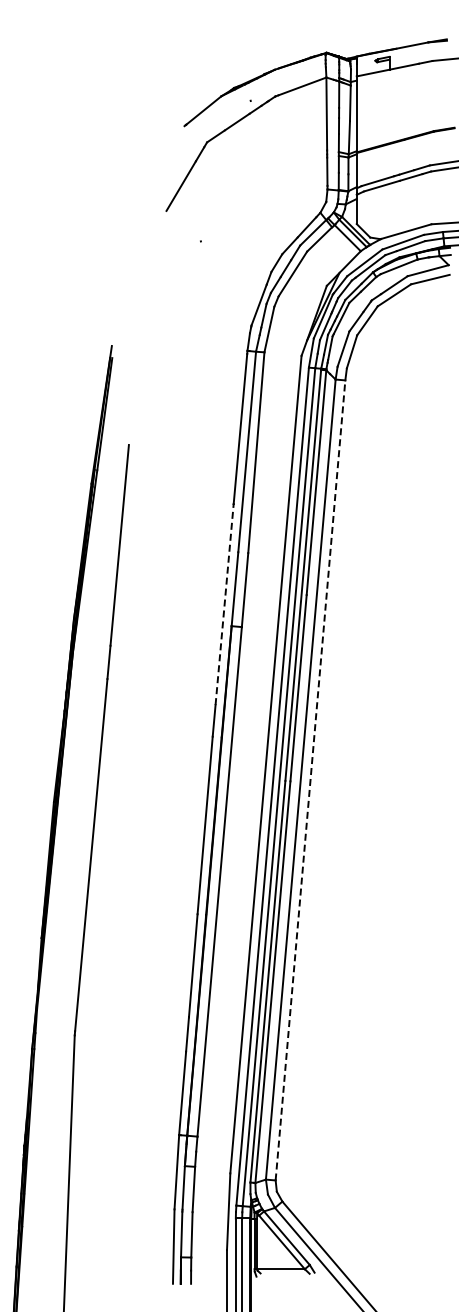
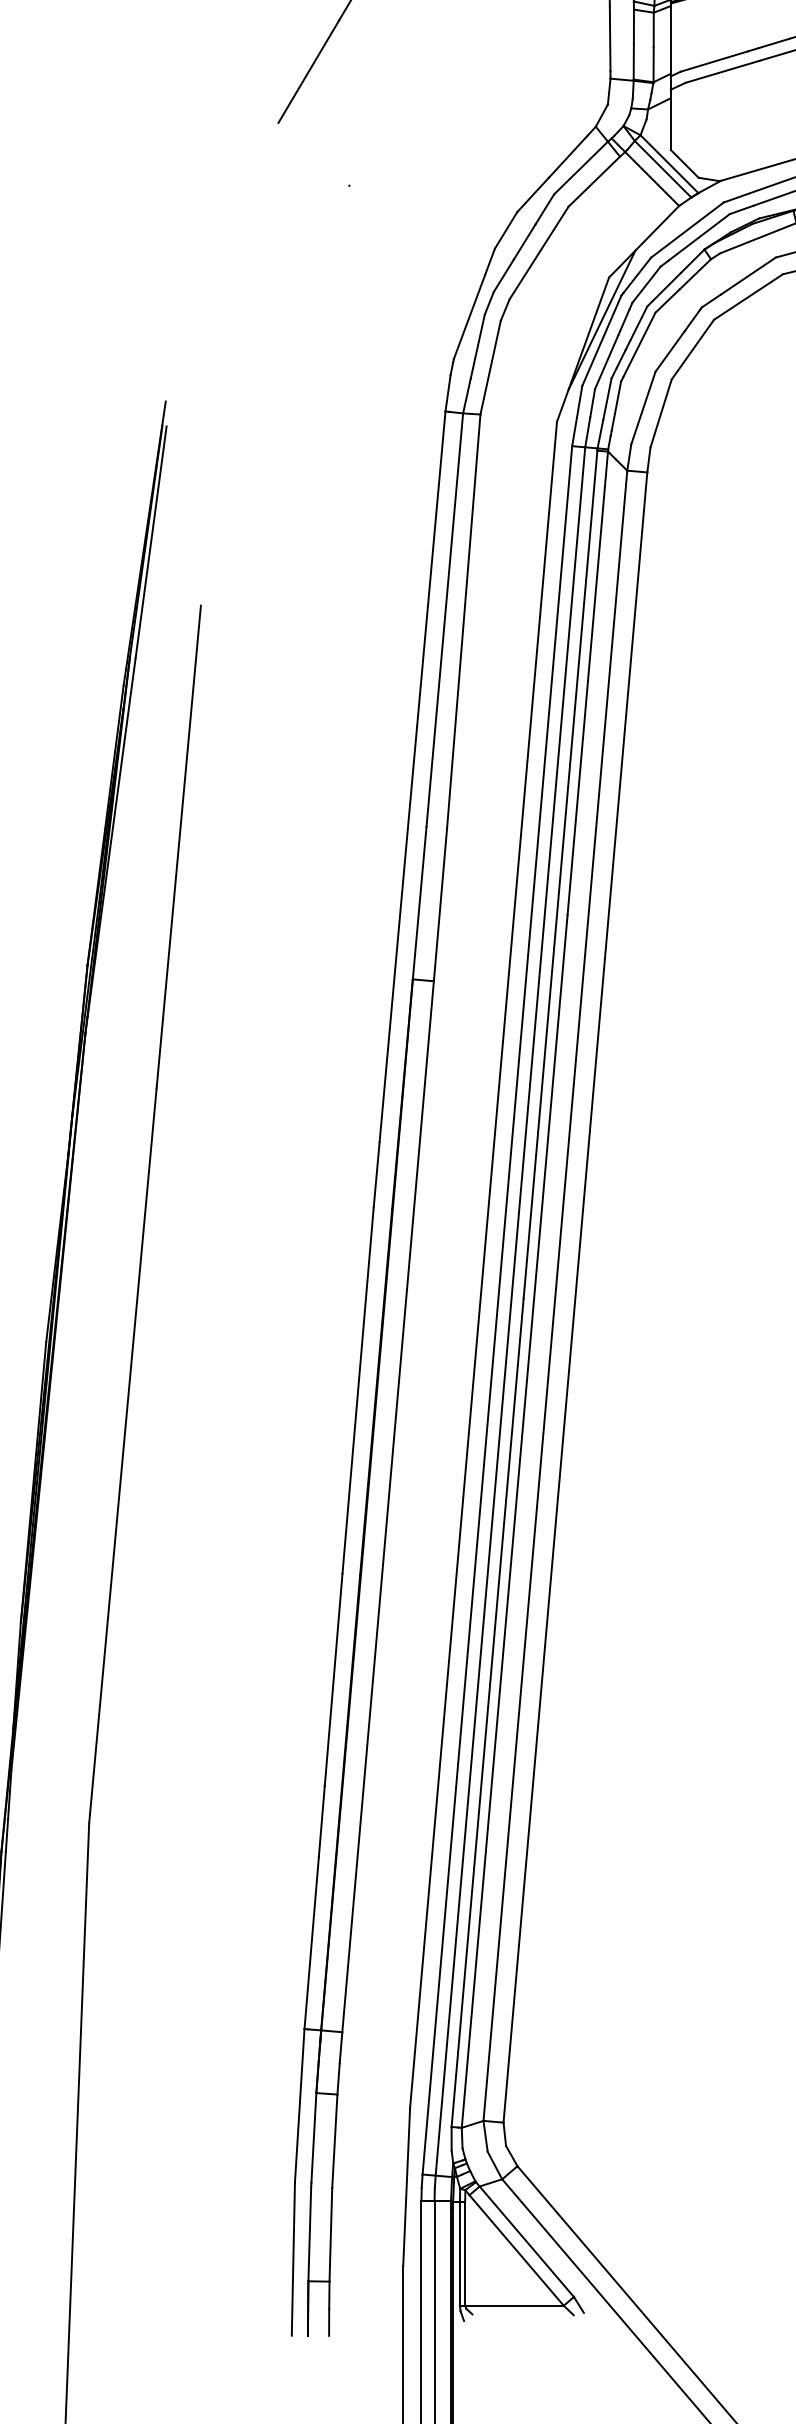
line: (224, 604) -> (398, 934), dashed -> solid
line: (310, 780) -> (575, 1297), dashed -> solid

